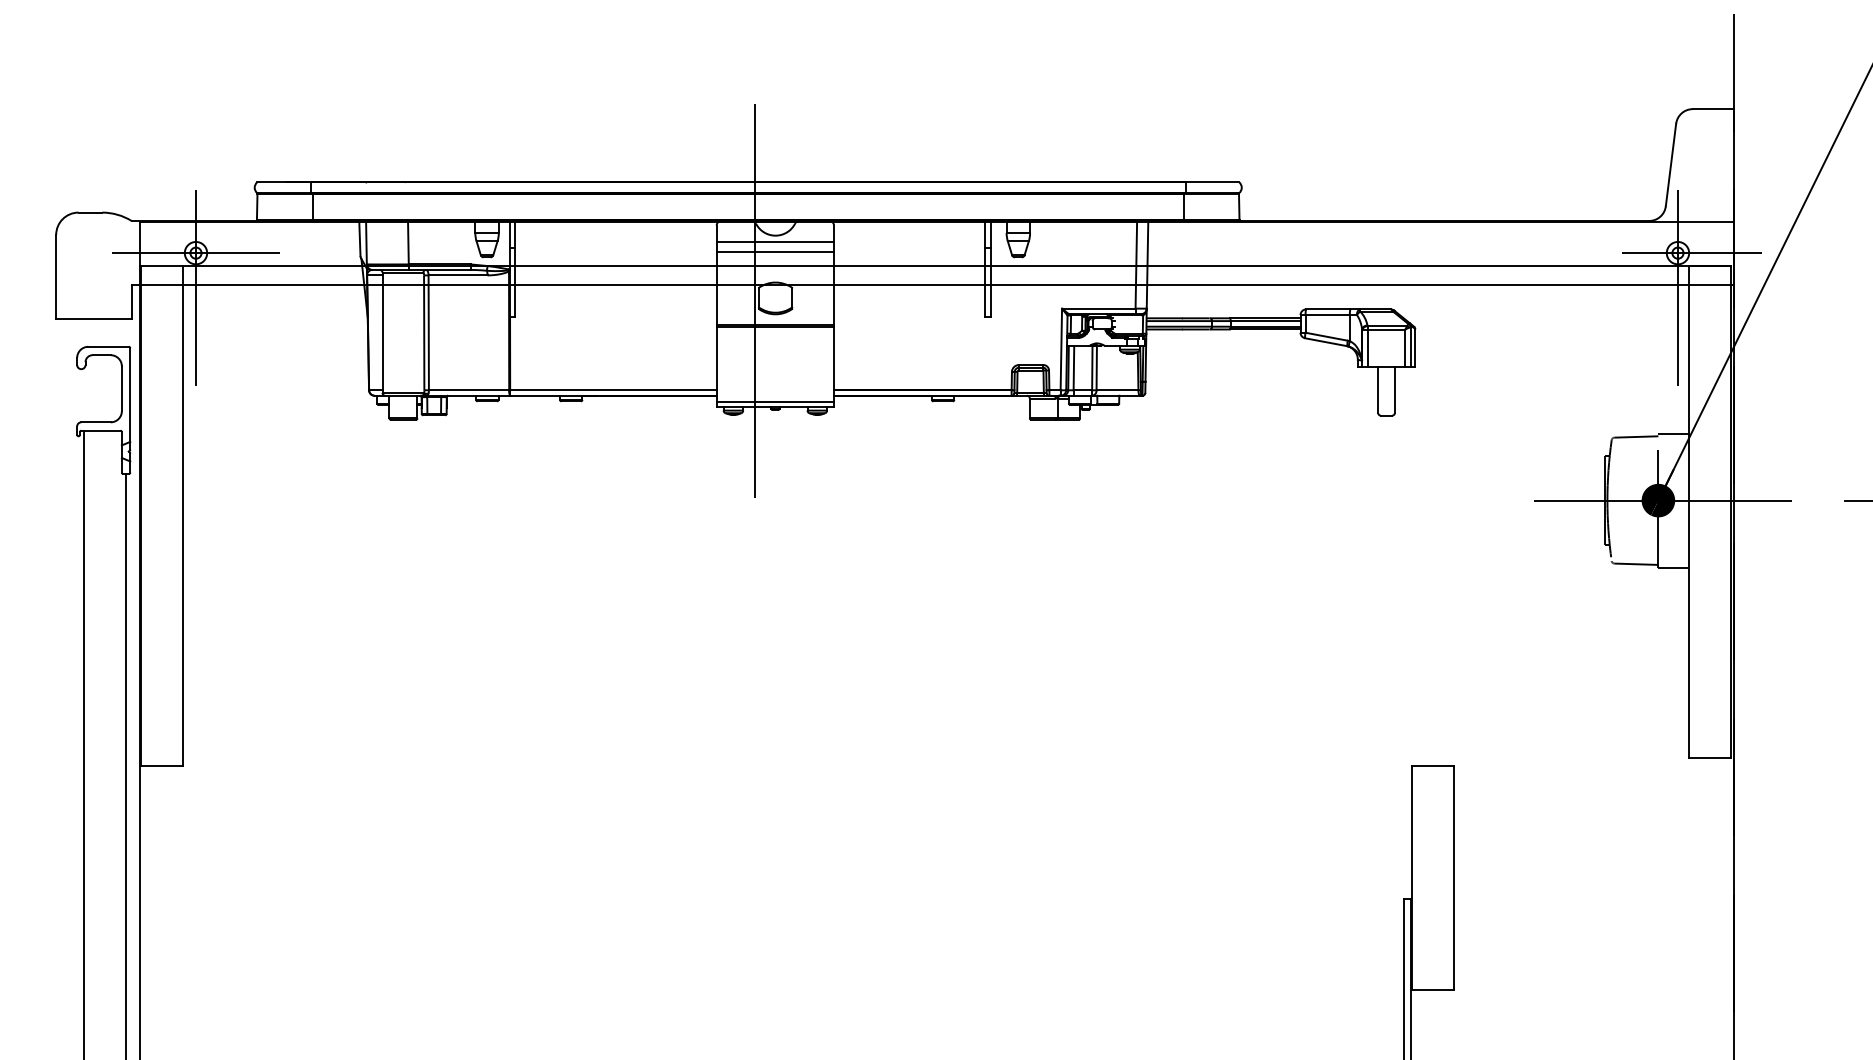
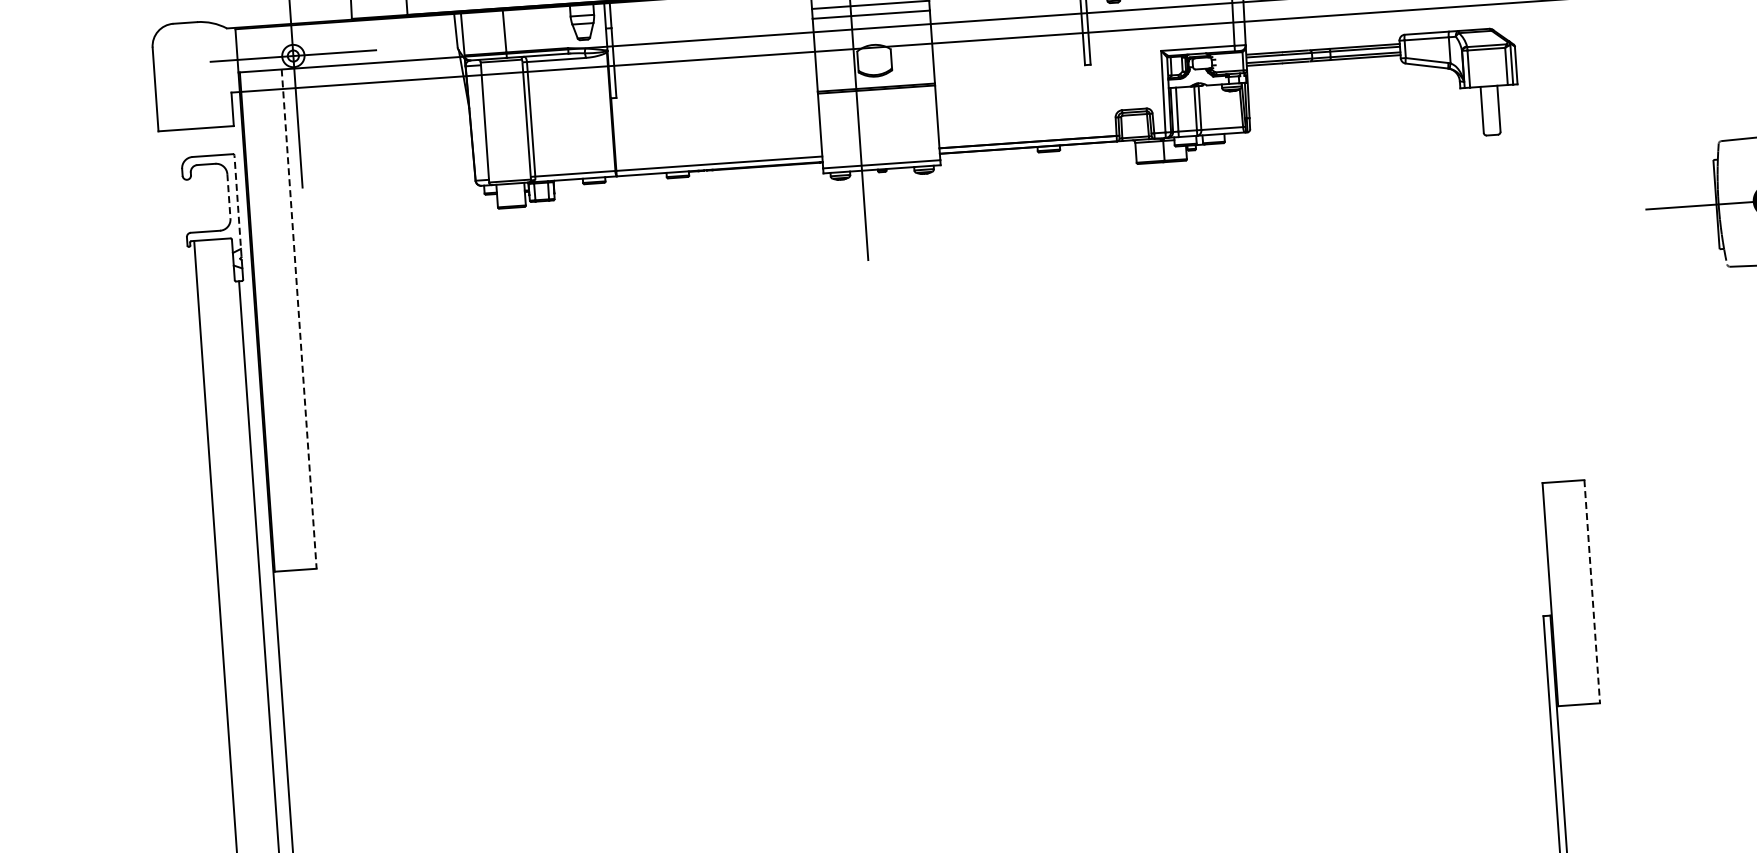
line: (121, 389) -> (228, 197), solid -> dashed
line: (130, 398) -> (238, 205), solid -> dashed
line: (183, 516) -> (299, 319), solid -> dashed
line: (1454, 878) -> (1592, 592), solid -> dashed

